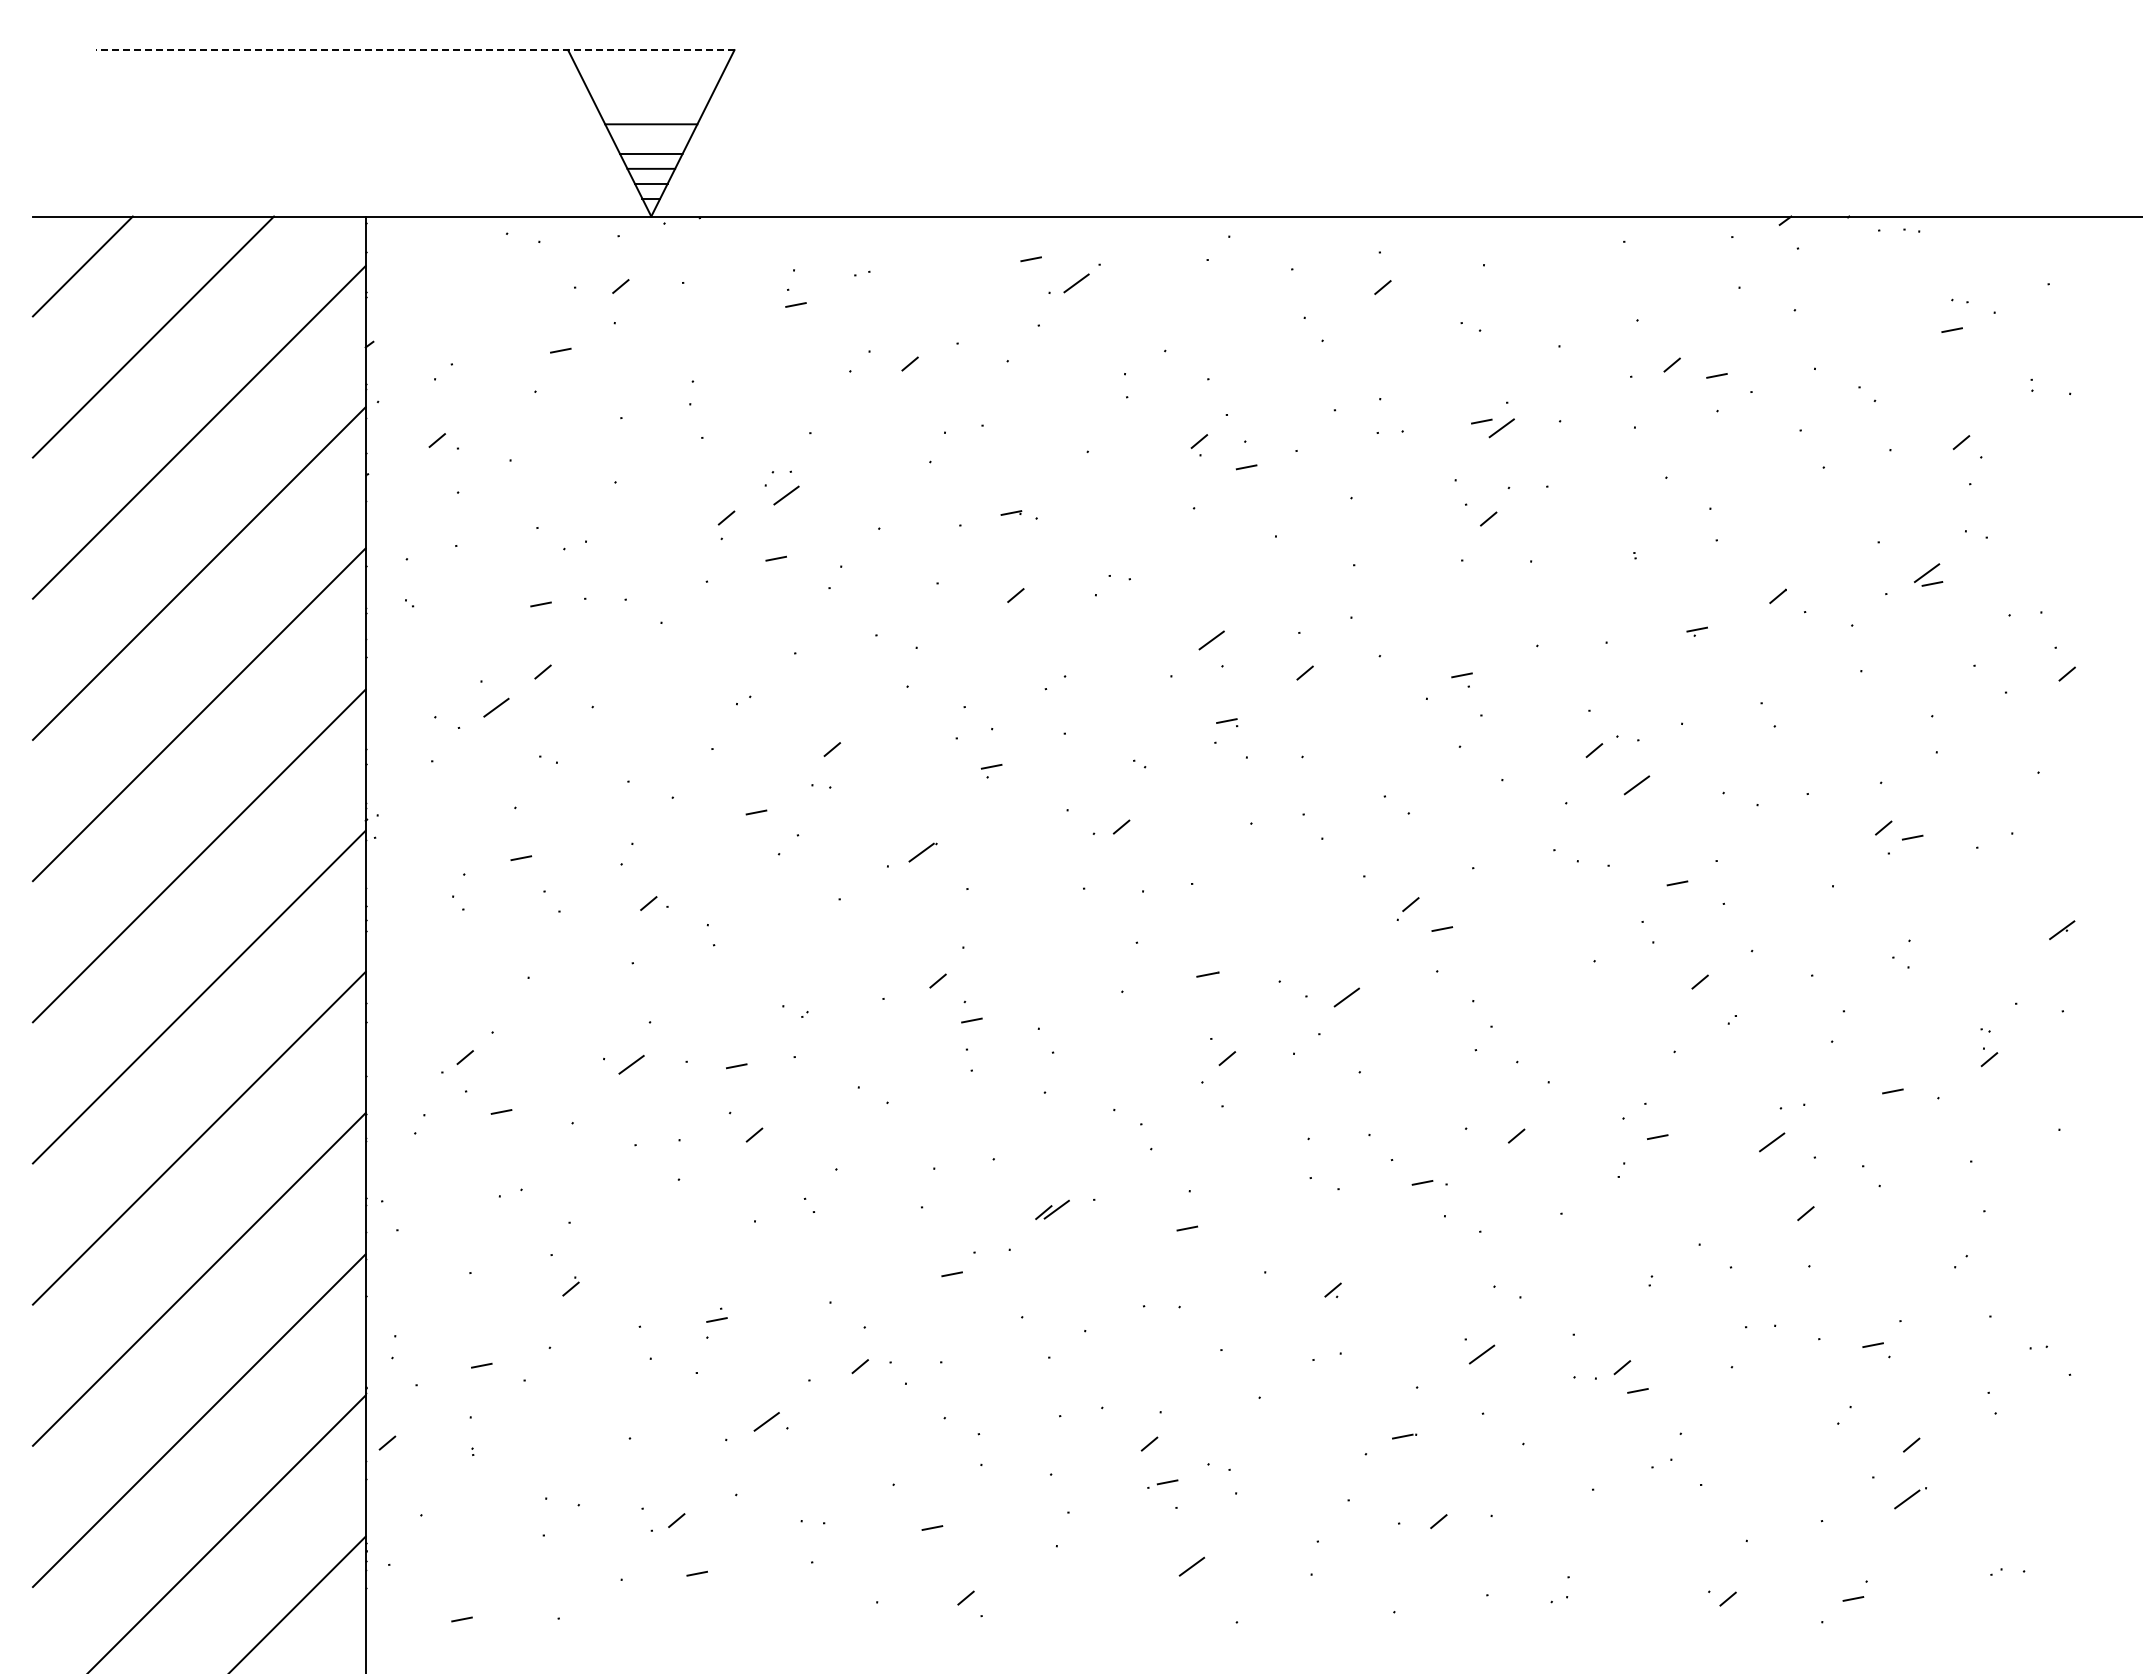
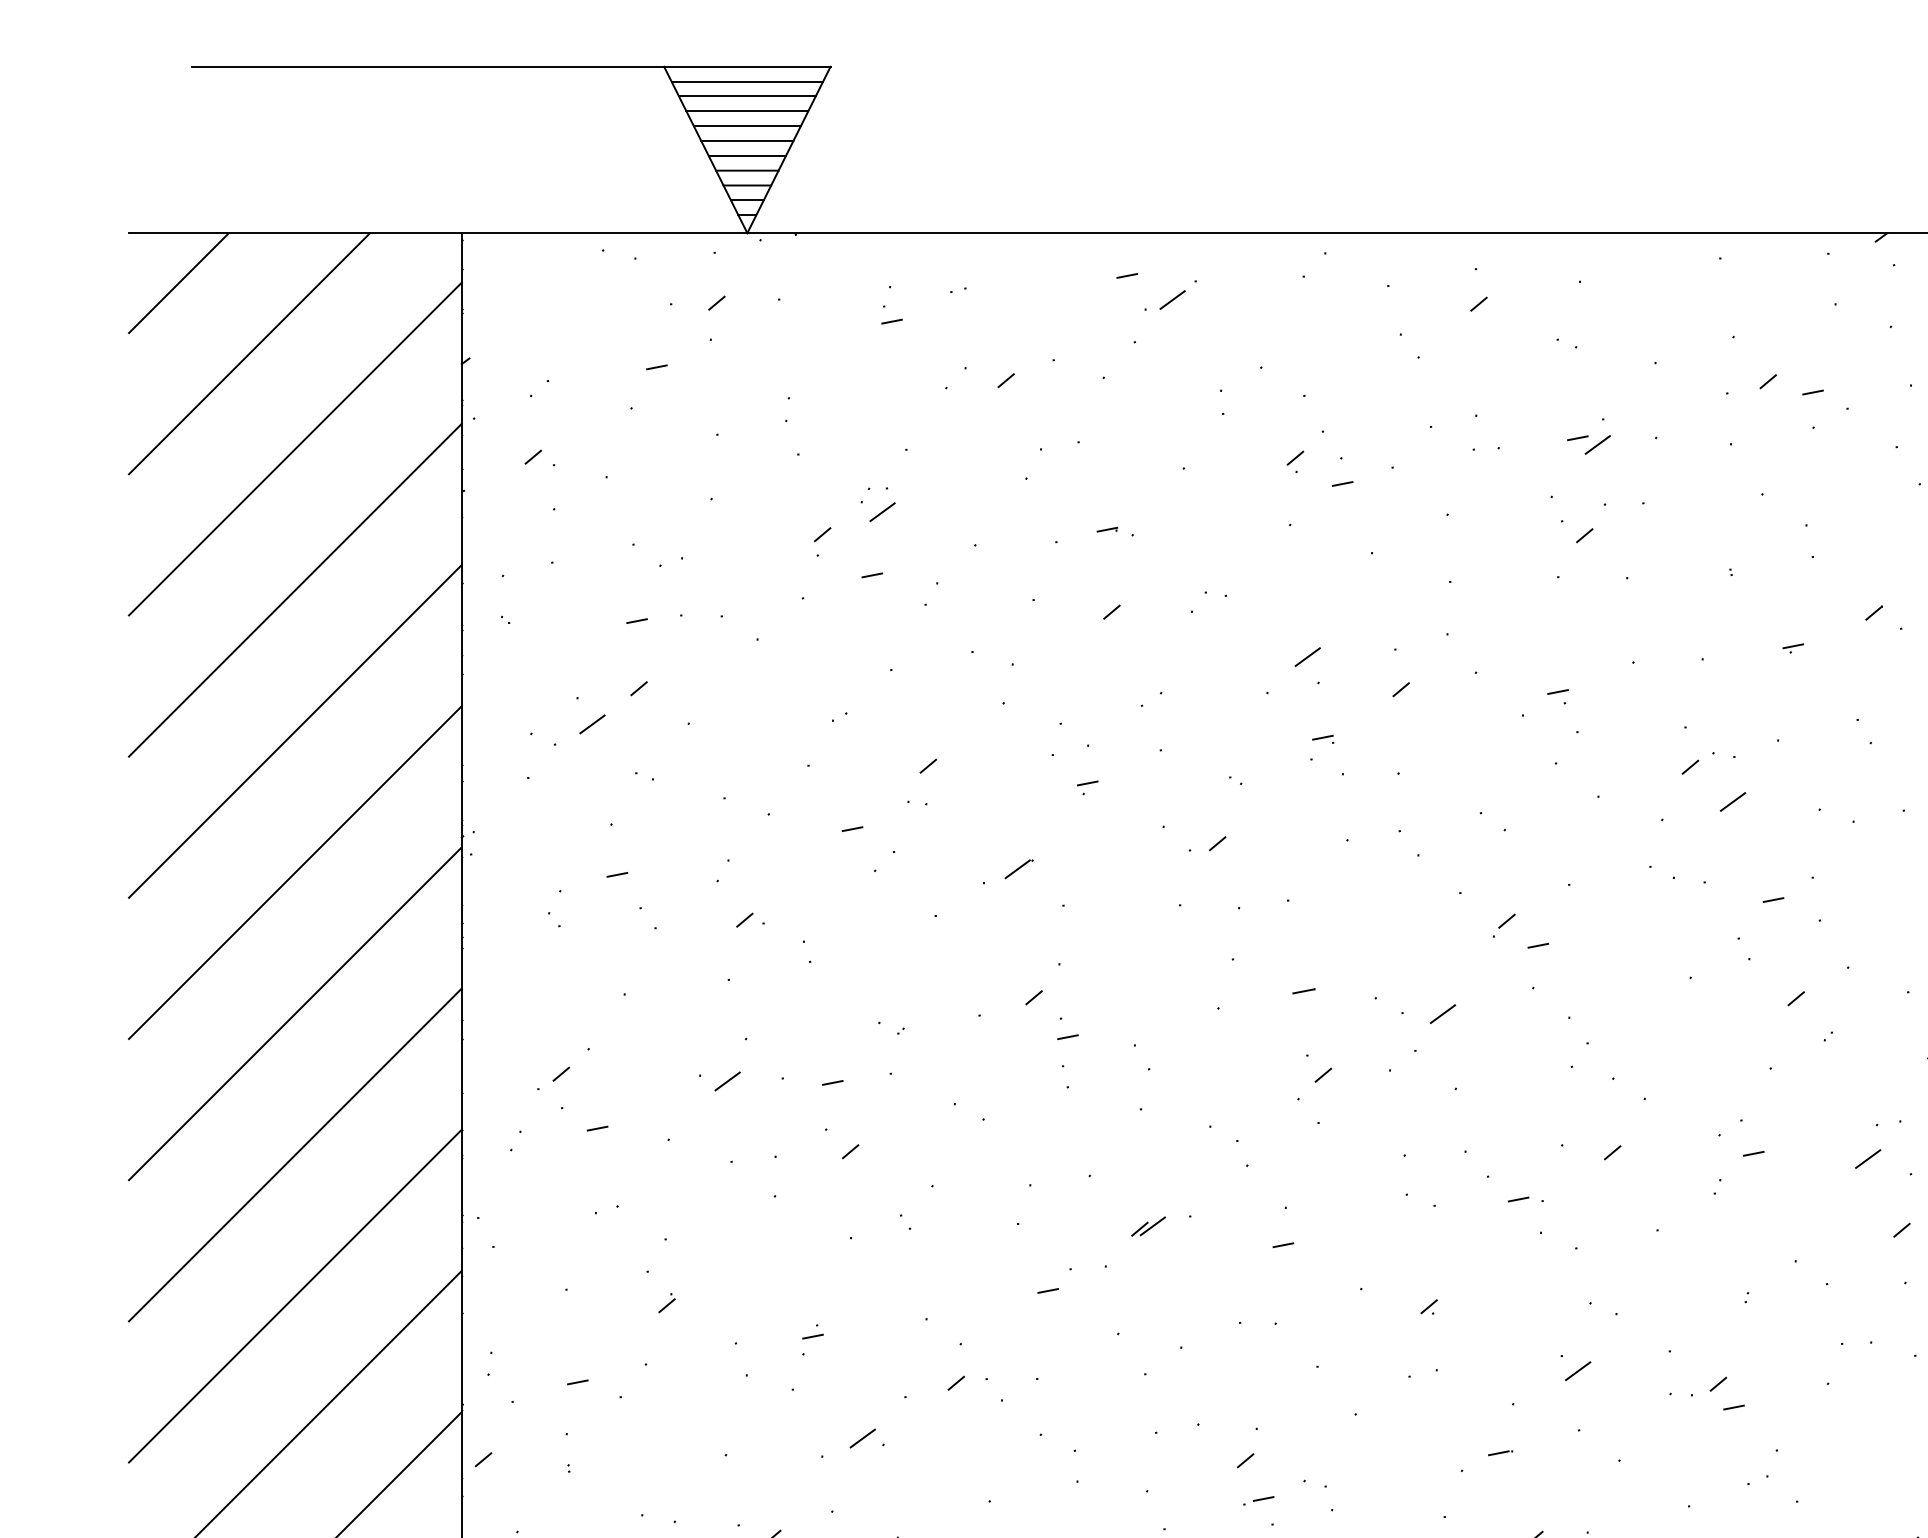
line: (414, 50) -> (510, 67), dashed -> solid
line: (651, 64) -> (747, 81), added
line: (650, 79) -> (746, 96), added
line: (651, 94) -> (747, 111), added
line: (650, 109) -> (746, 126), added
line: (650, 139) -> (746, 156), added

